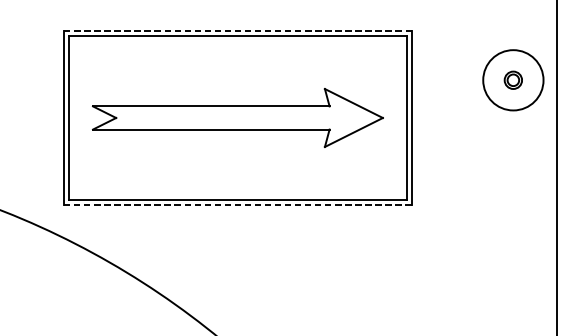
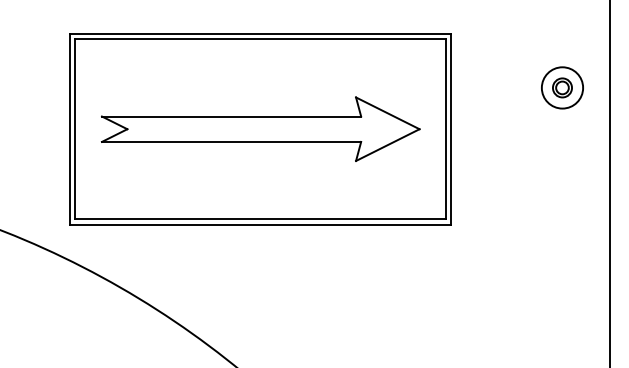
line: (237, 30) -> (260, 33), dashed -> solid
circle: (513, 79) -> (562, 87), size x0.62
line: (237, 204) -> (260, 224), dashed -> solid

